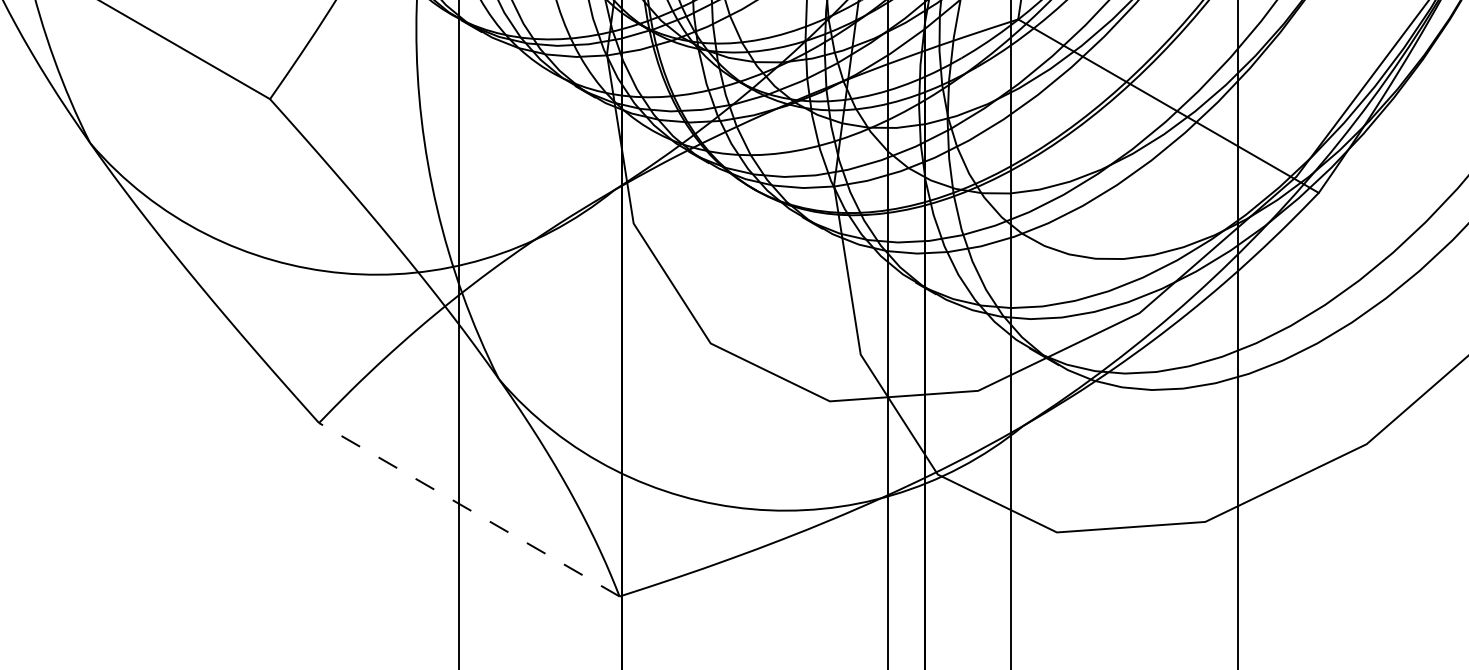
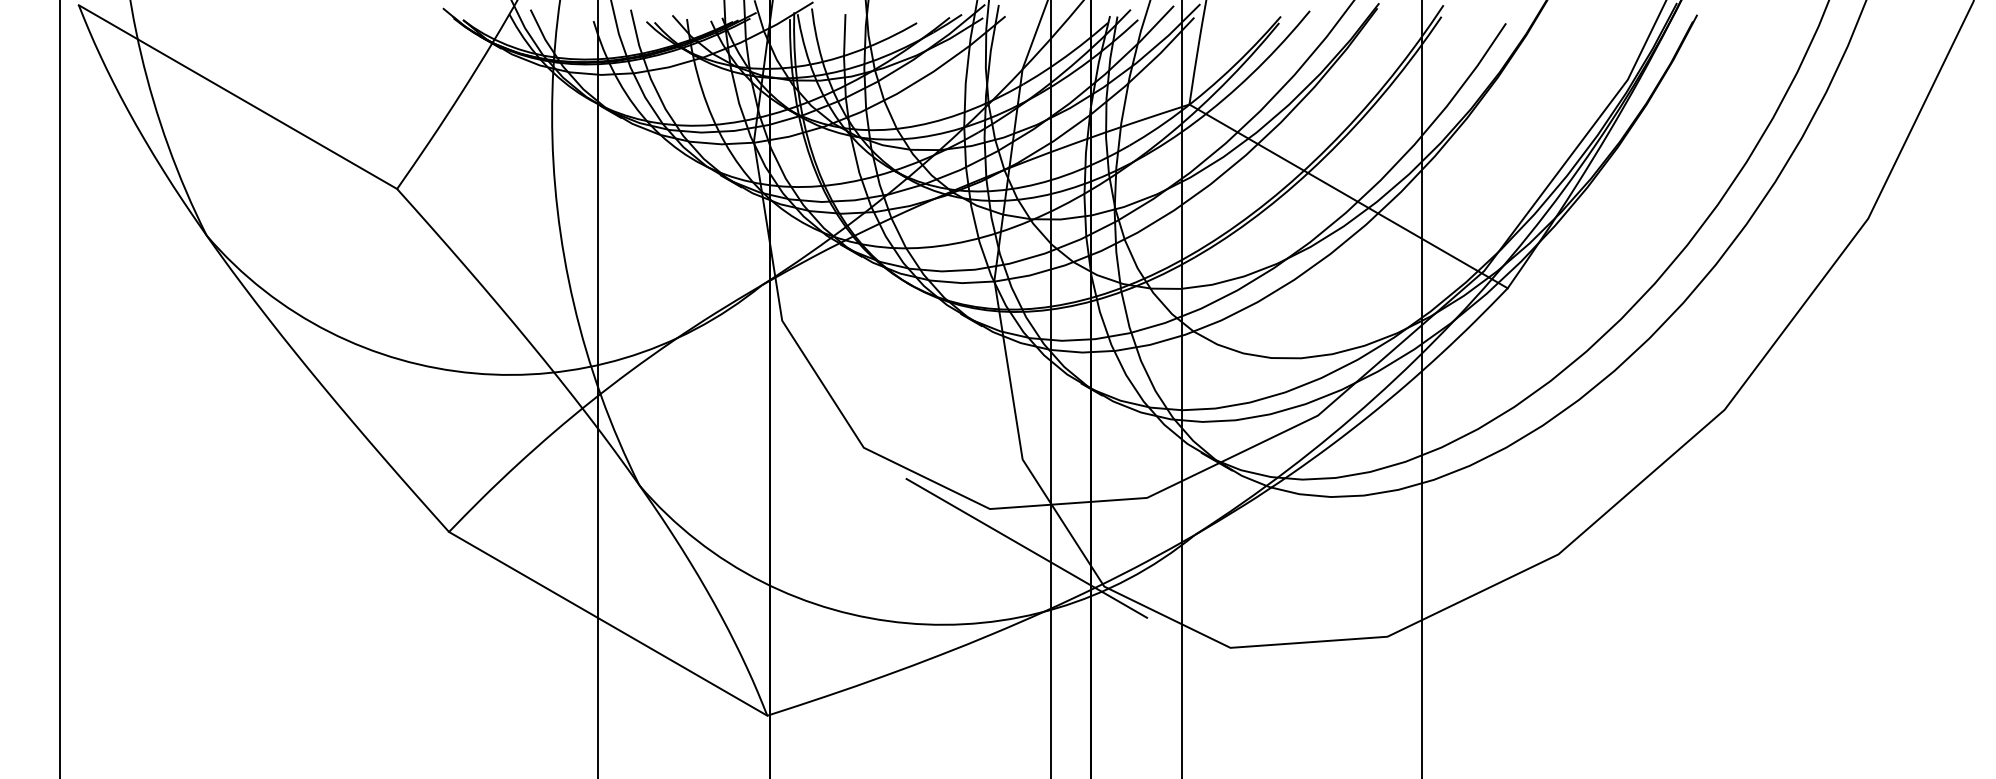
line: (864, 438) -> (1026, 548), added
line: (469, 509) -> (608, 623), dashed -> solid

